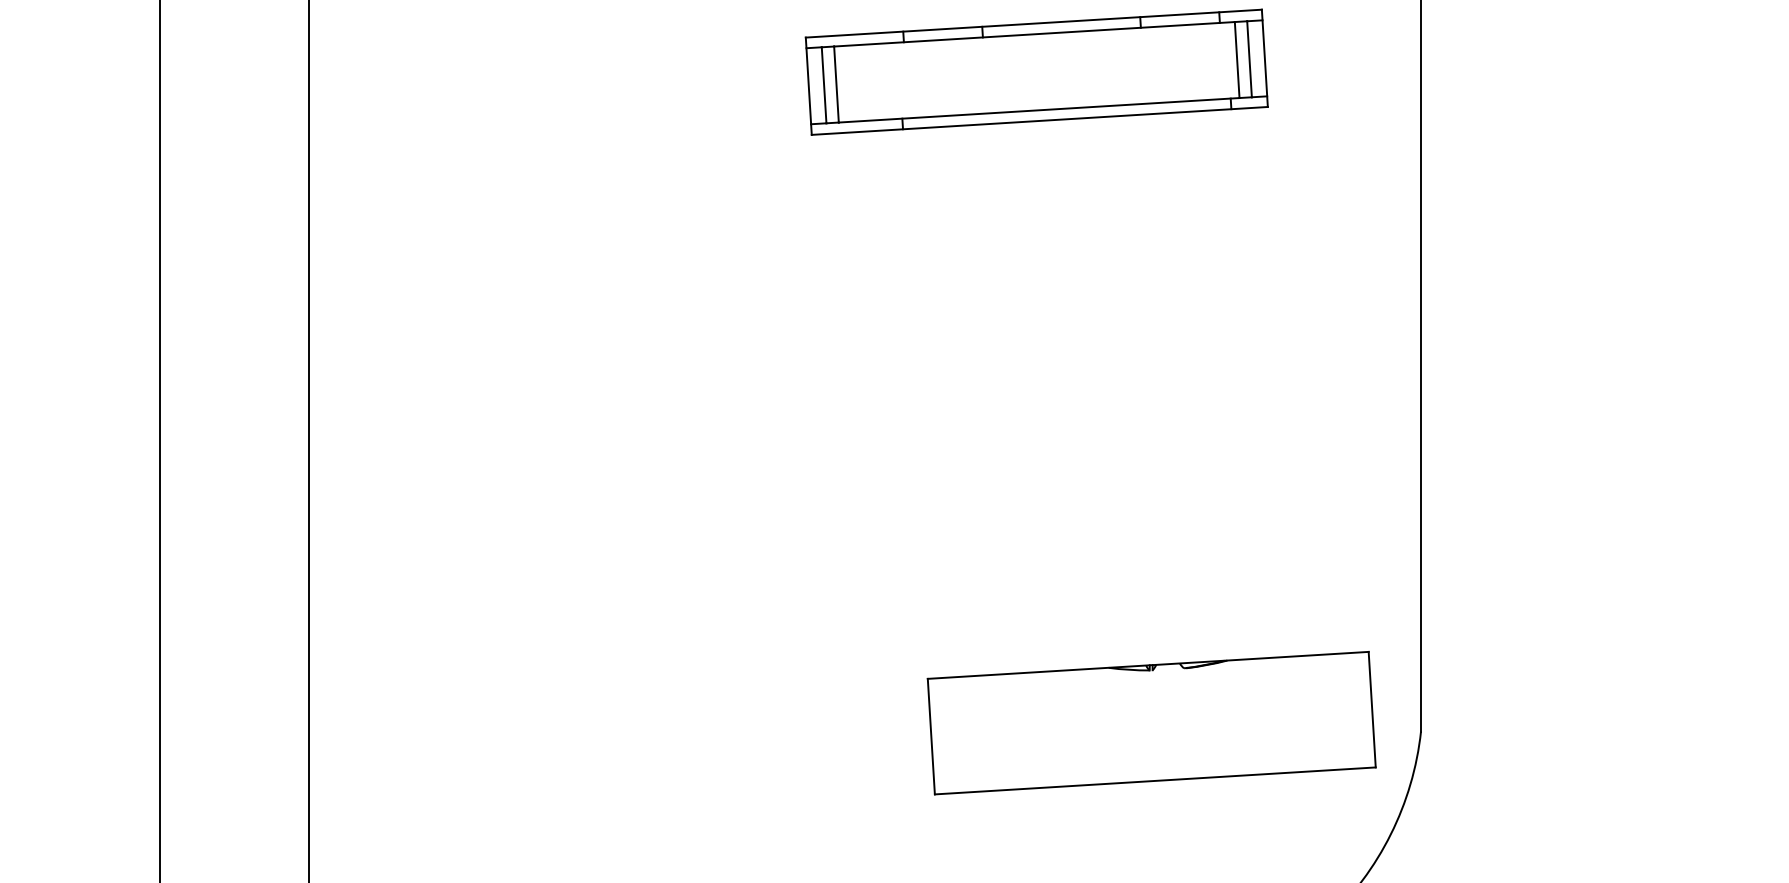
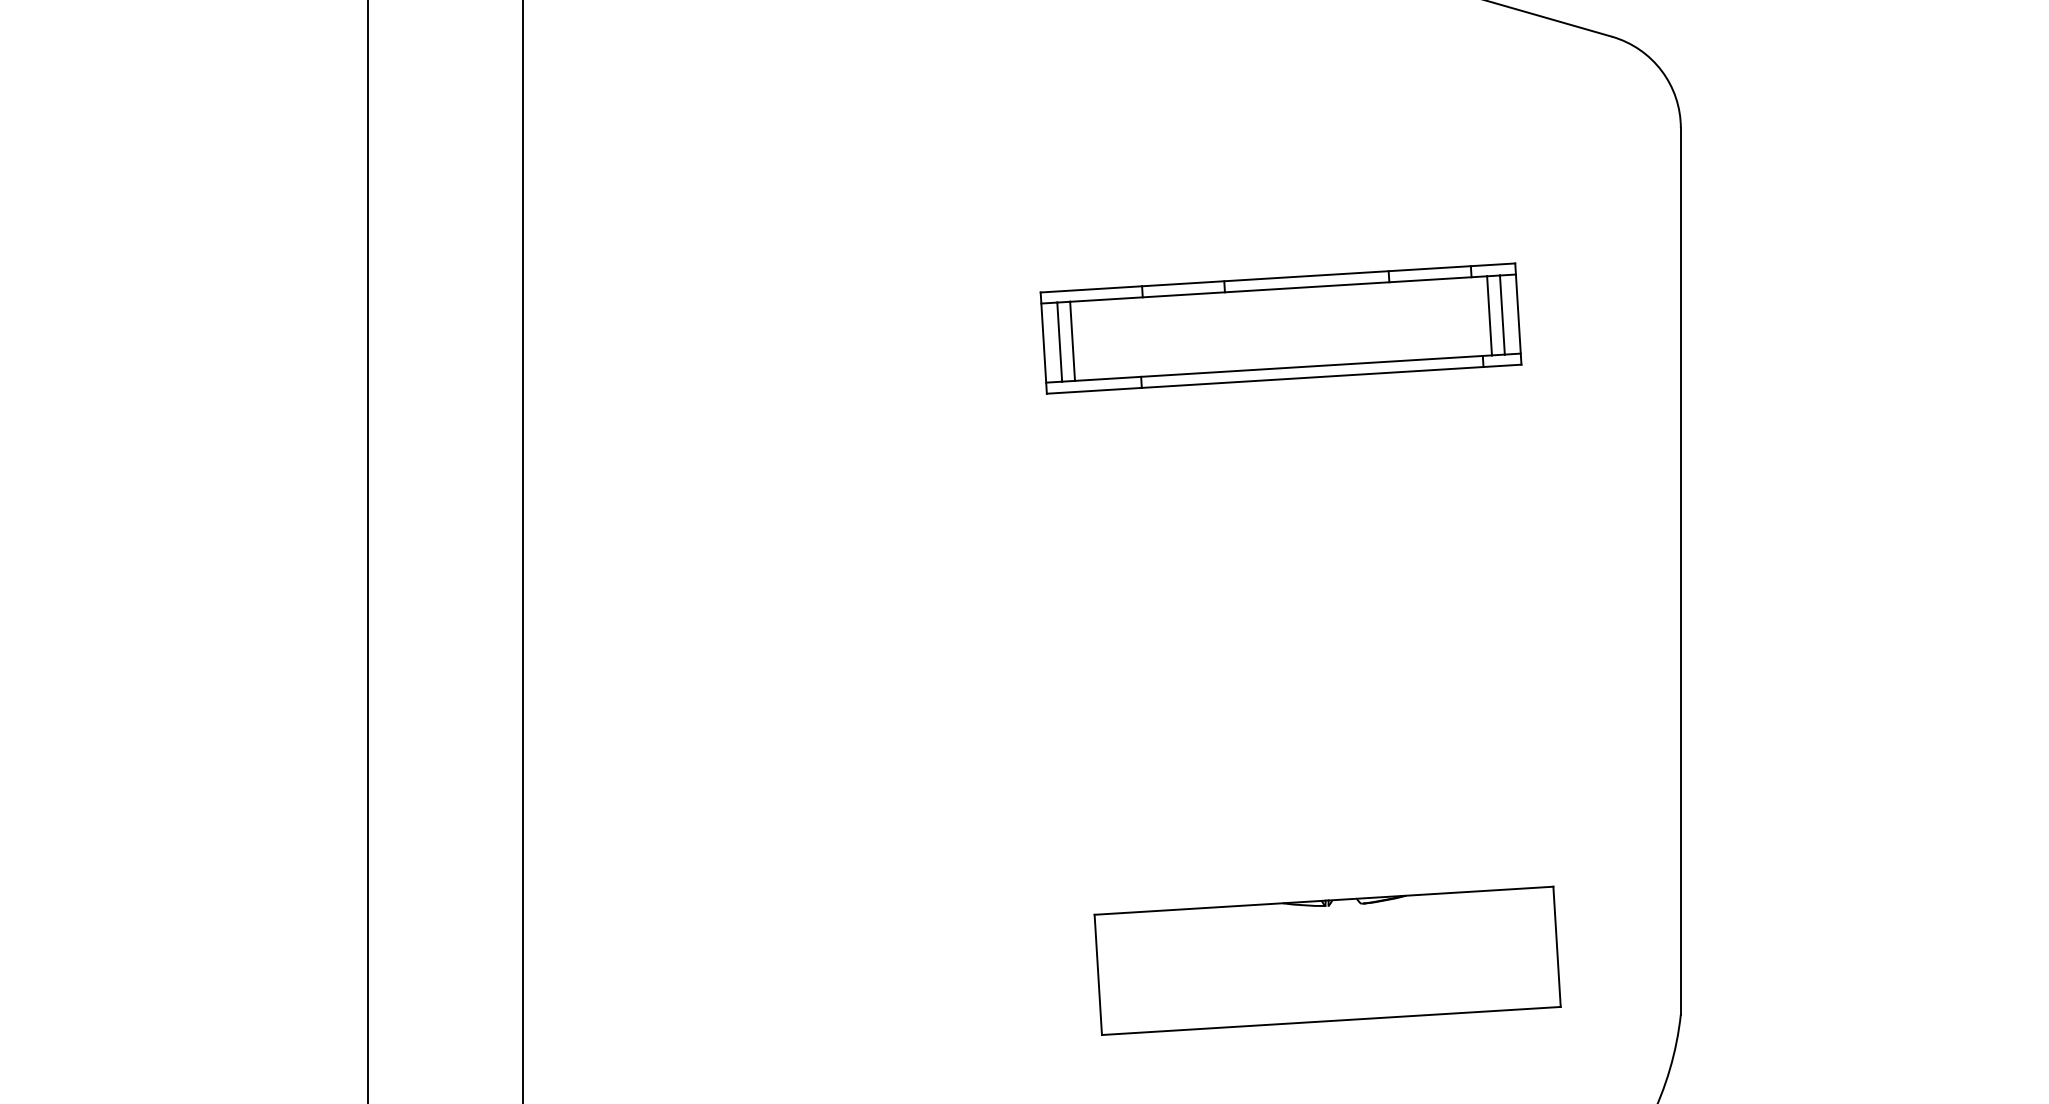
part: (1151, 722) -> (1327, 960), moved

